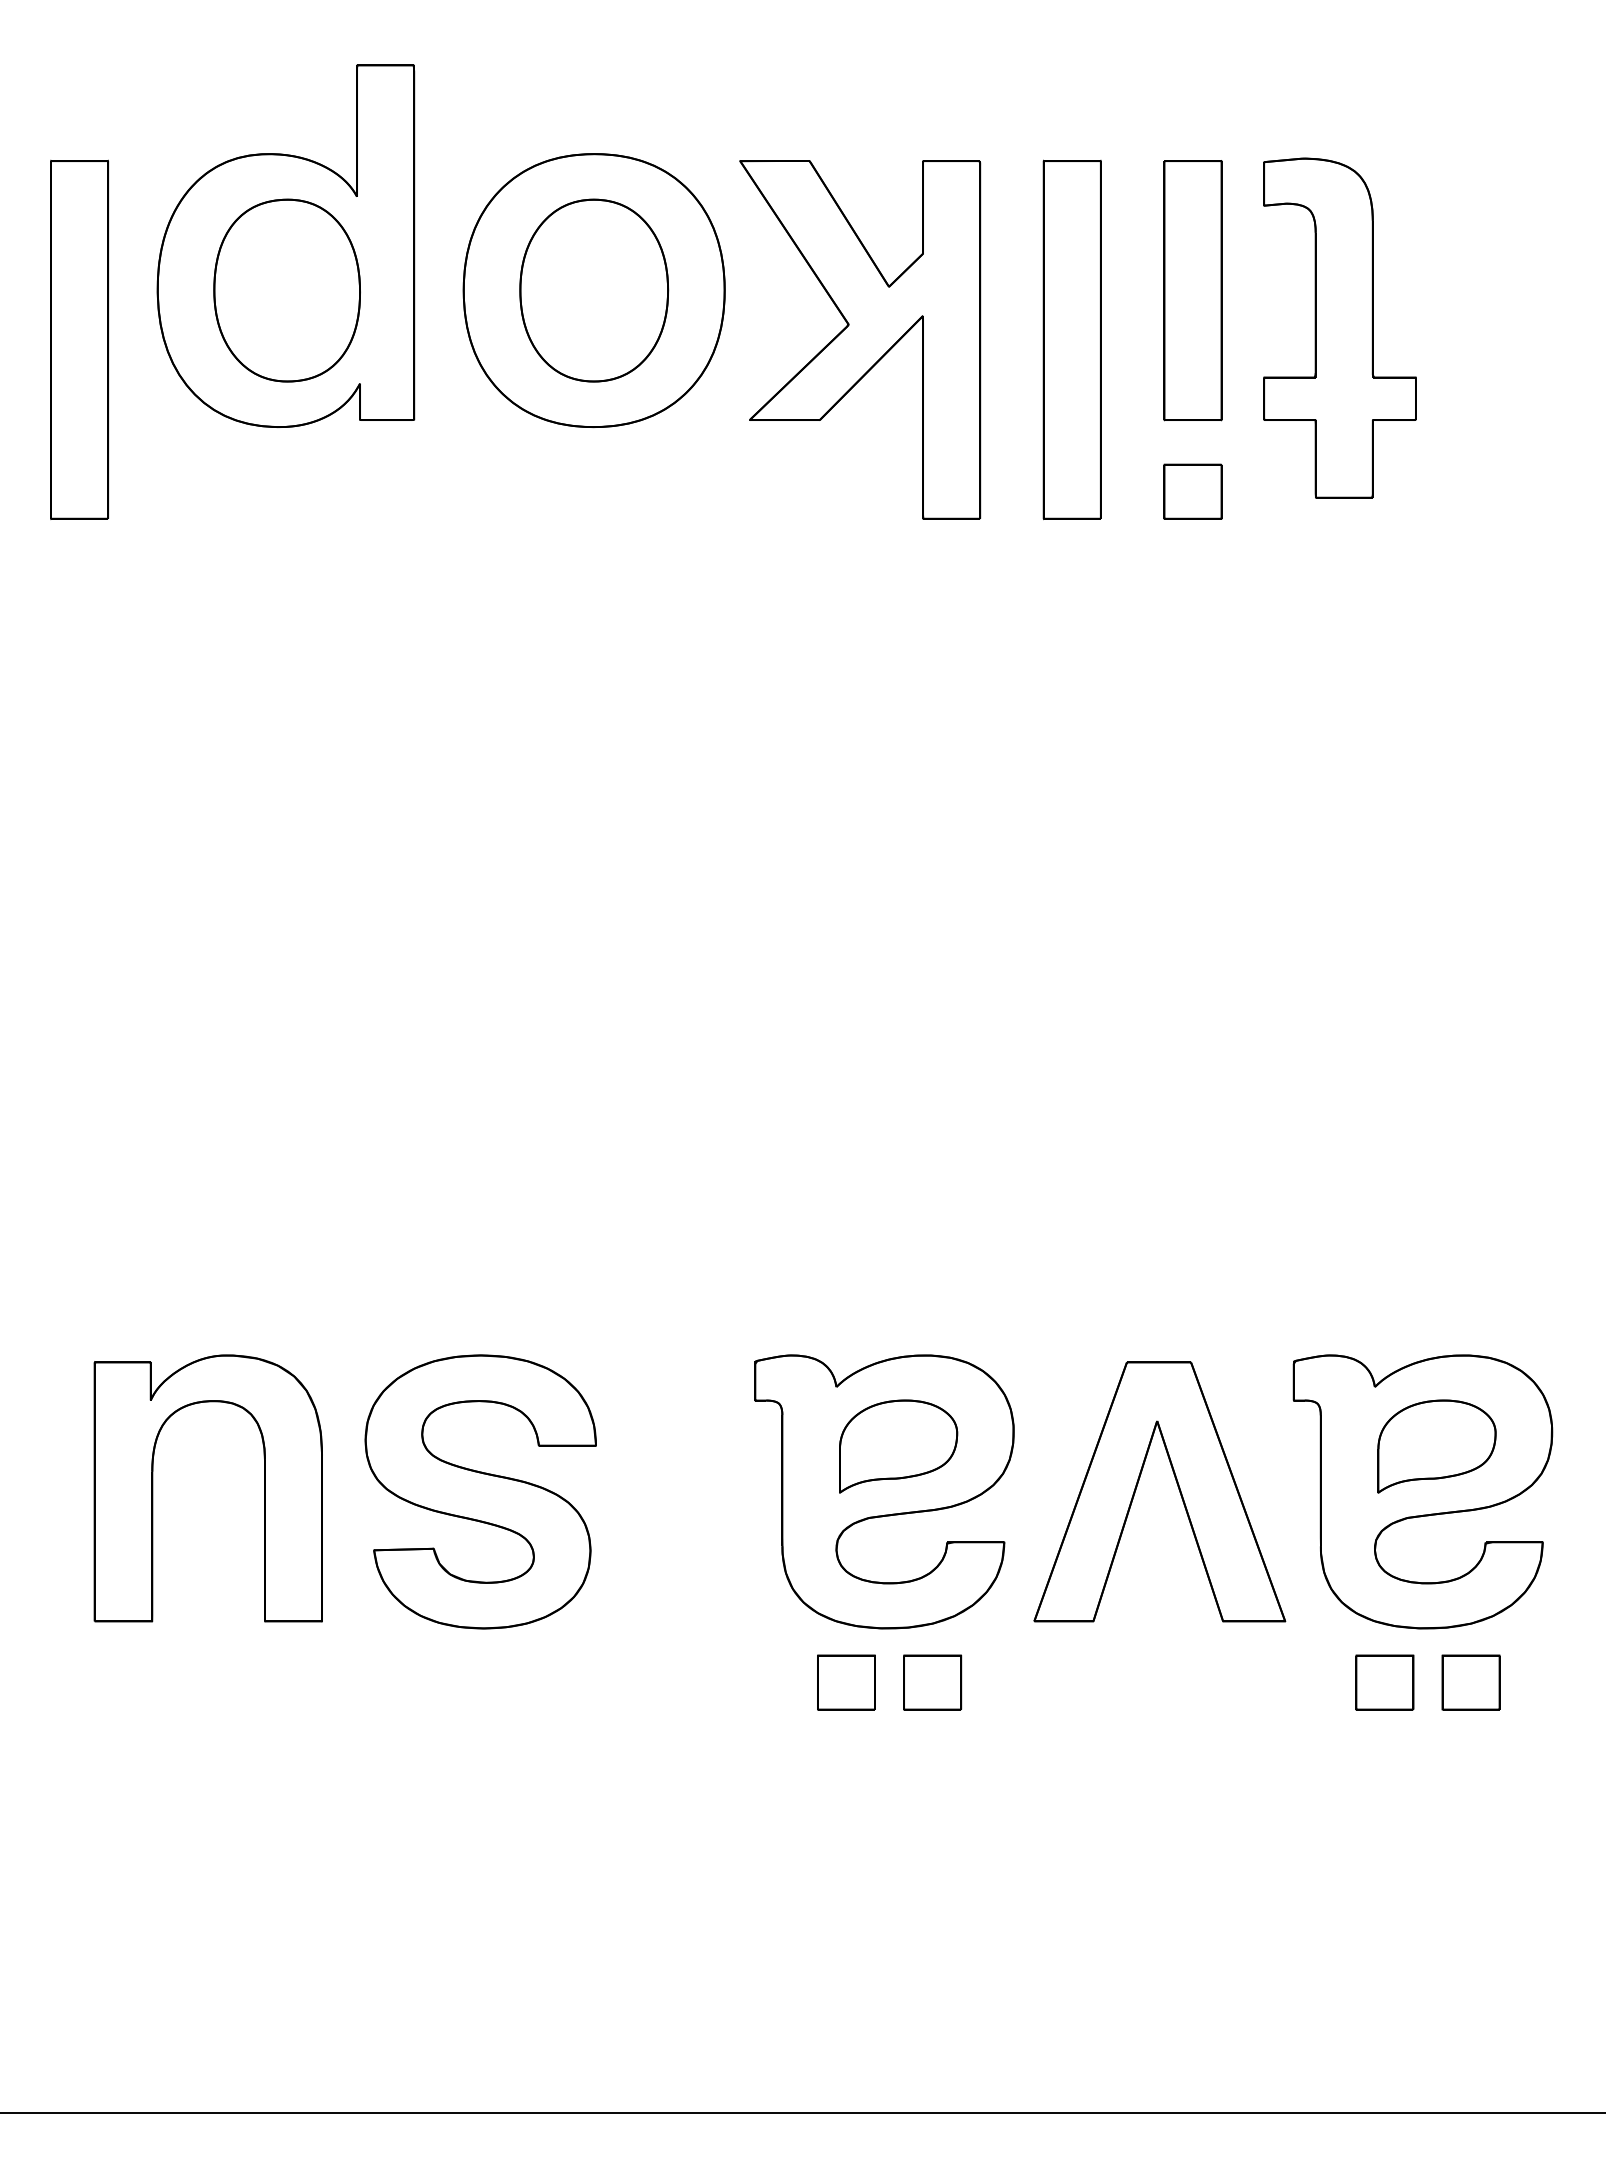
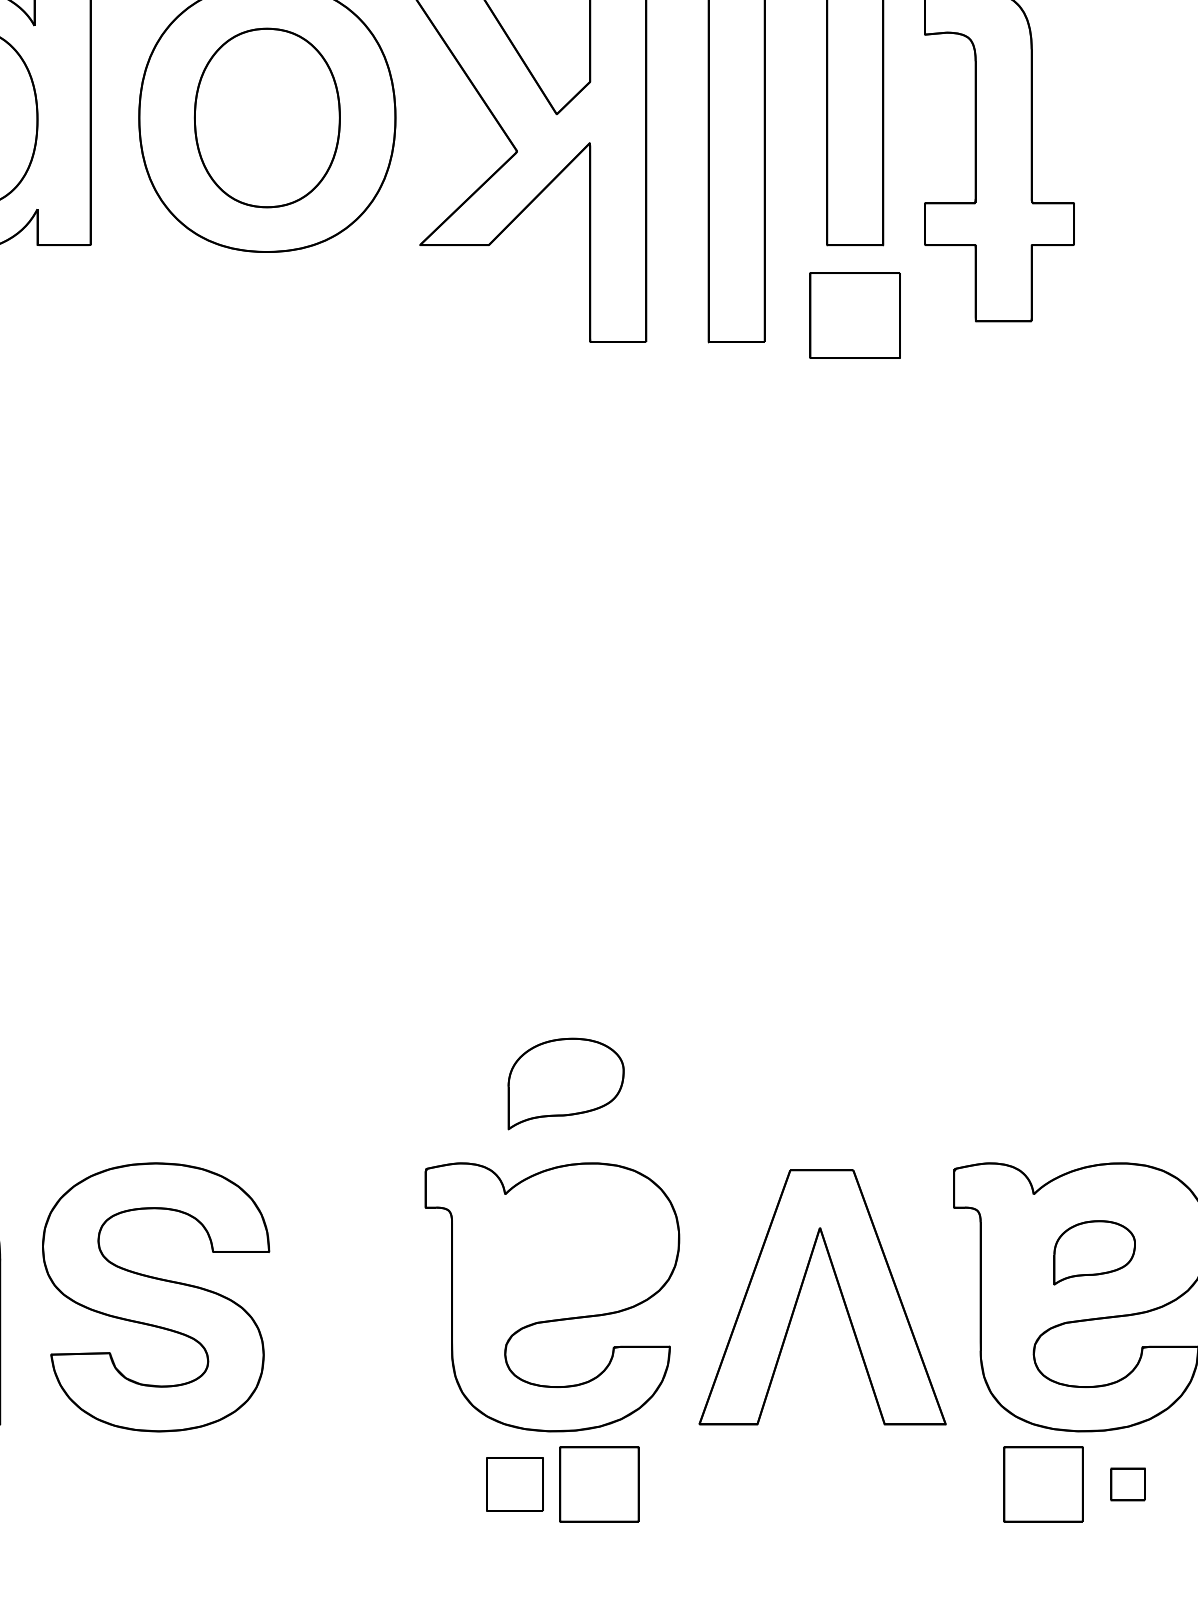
part: (1192, 491) -> (854, 315), size x1.6
part: (898, 1446) -> (566, 1083), moved
part: (1436, 1446) -> (1094, 1252), size x0.7
part: (932, 1682) -> (599, 1484), size x1.4
part: (1384, 1682) -> (1043, 1484), size x1.4
part: (1470, 1682) -> (1127, 1484), size x0.6

